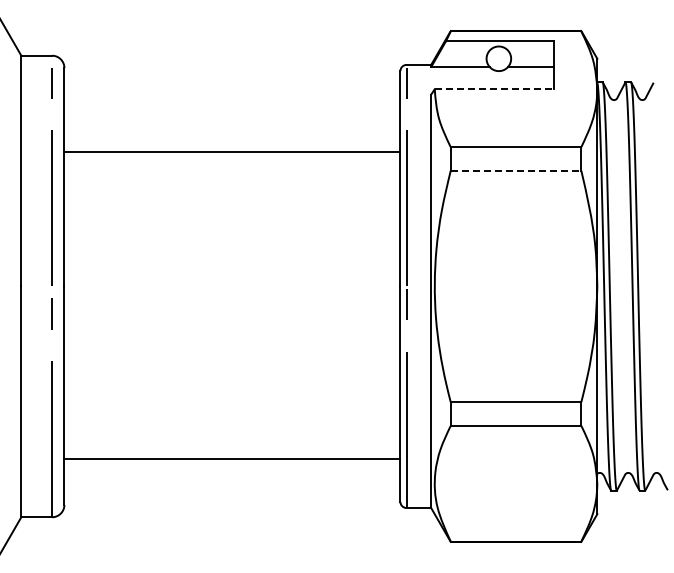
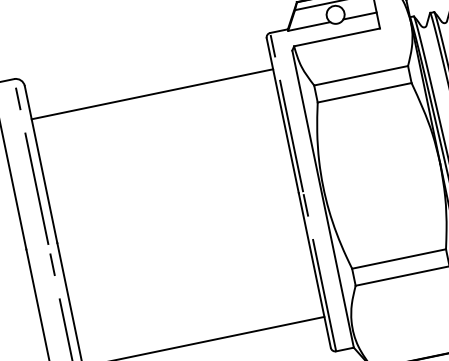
line: (494, 89) -> (337, 37), dashed -> solid
line: (232, 152) -> (152, 94), moved
line: (516, 170) -> (364, 92), dashed -> solid

